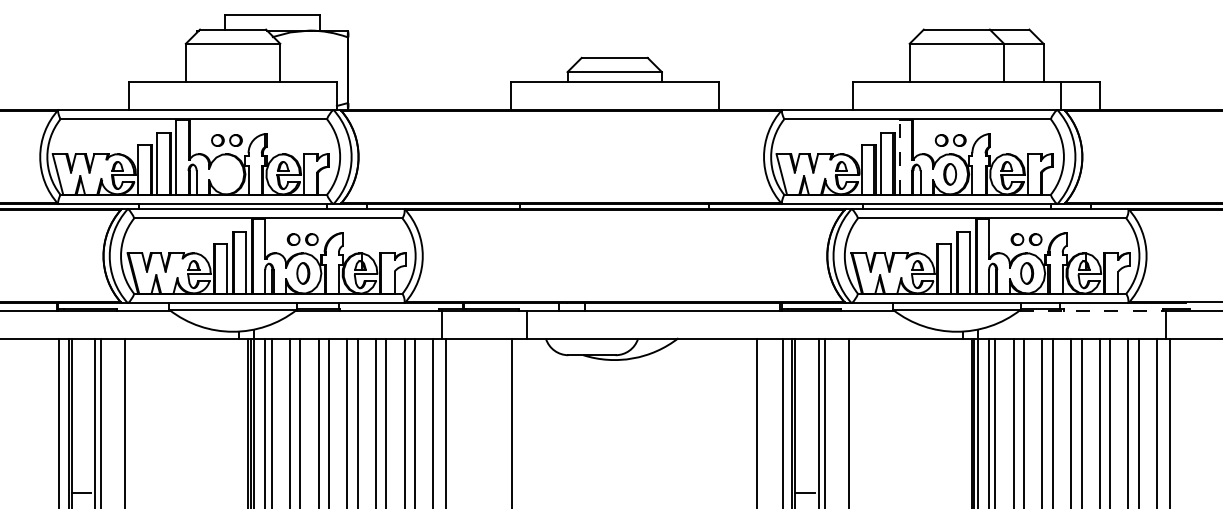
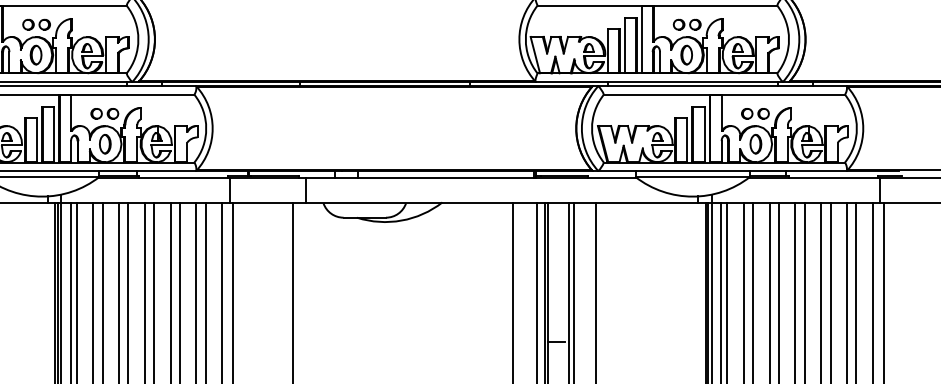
line: (899, 156) -> (641, 39), dashed -> solid
part: (226, 174) -> (36, 55), added
line: (1092, 310) -> (814, 177), dashed -> solid

